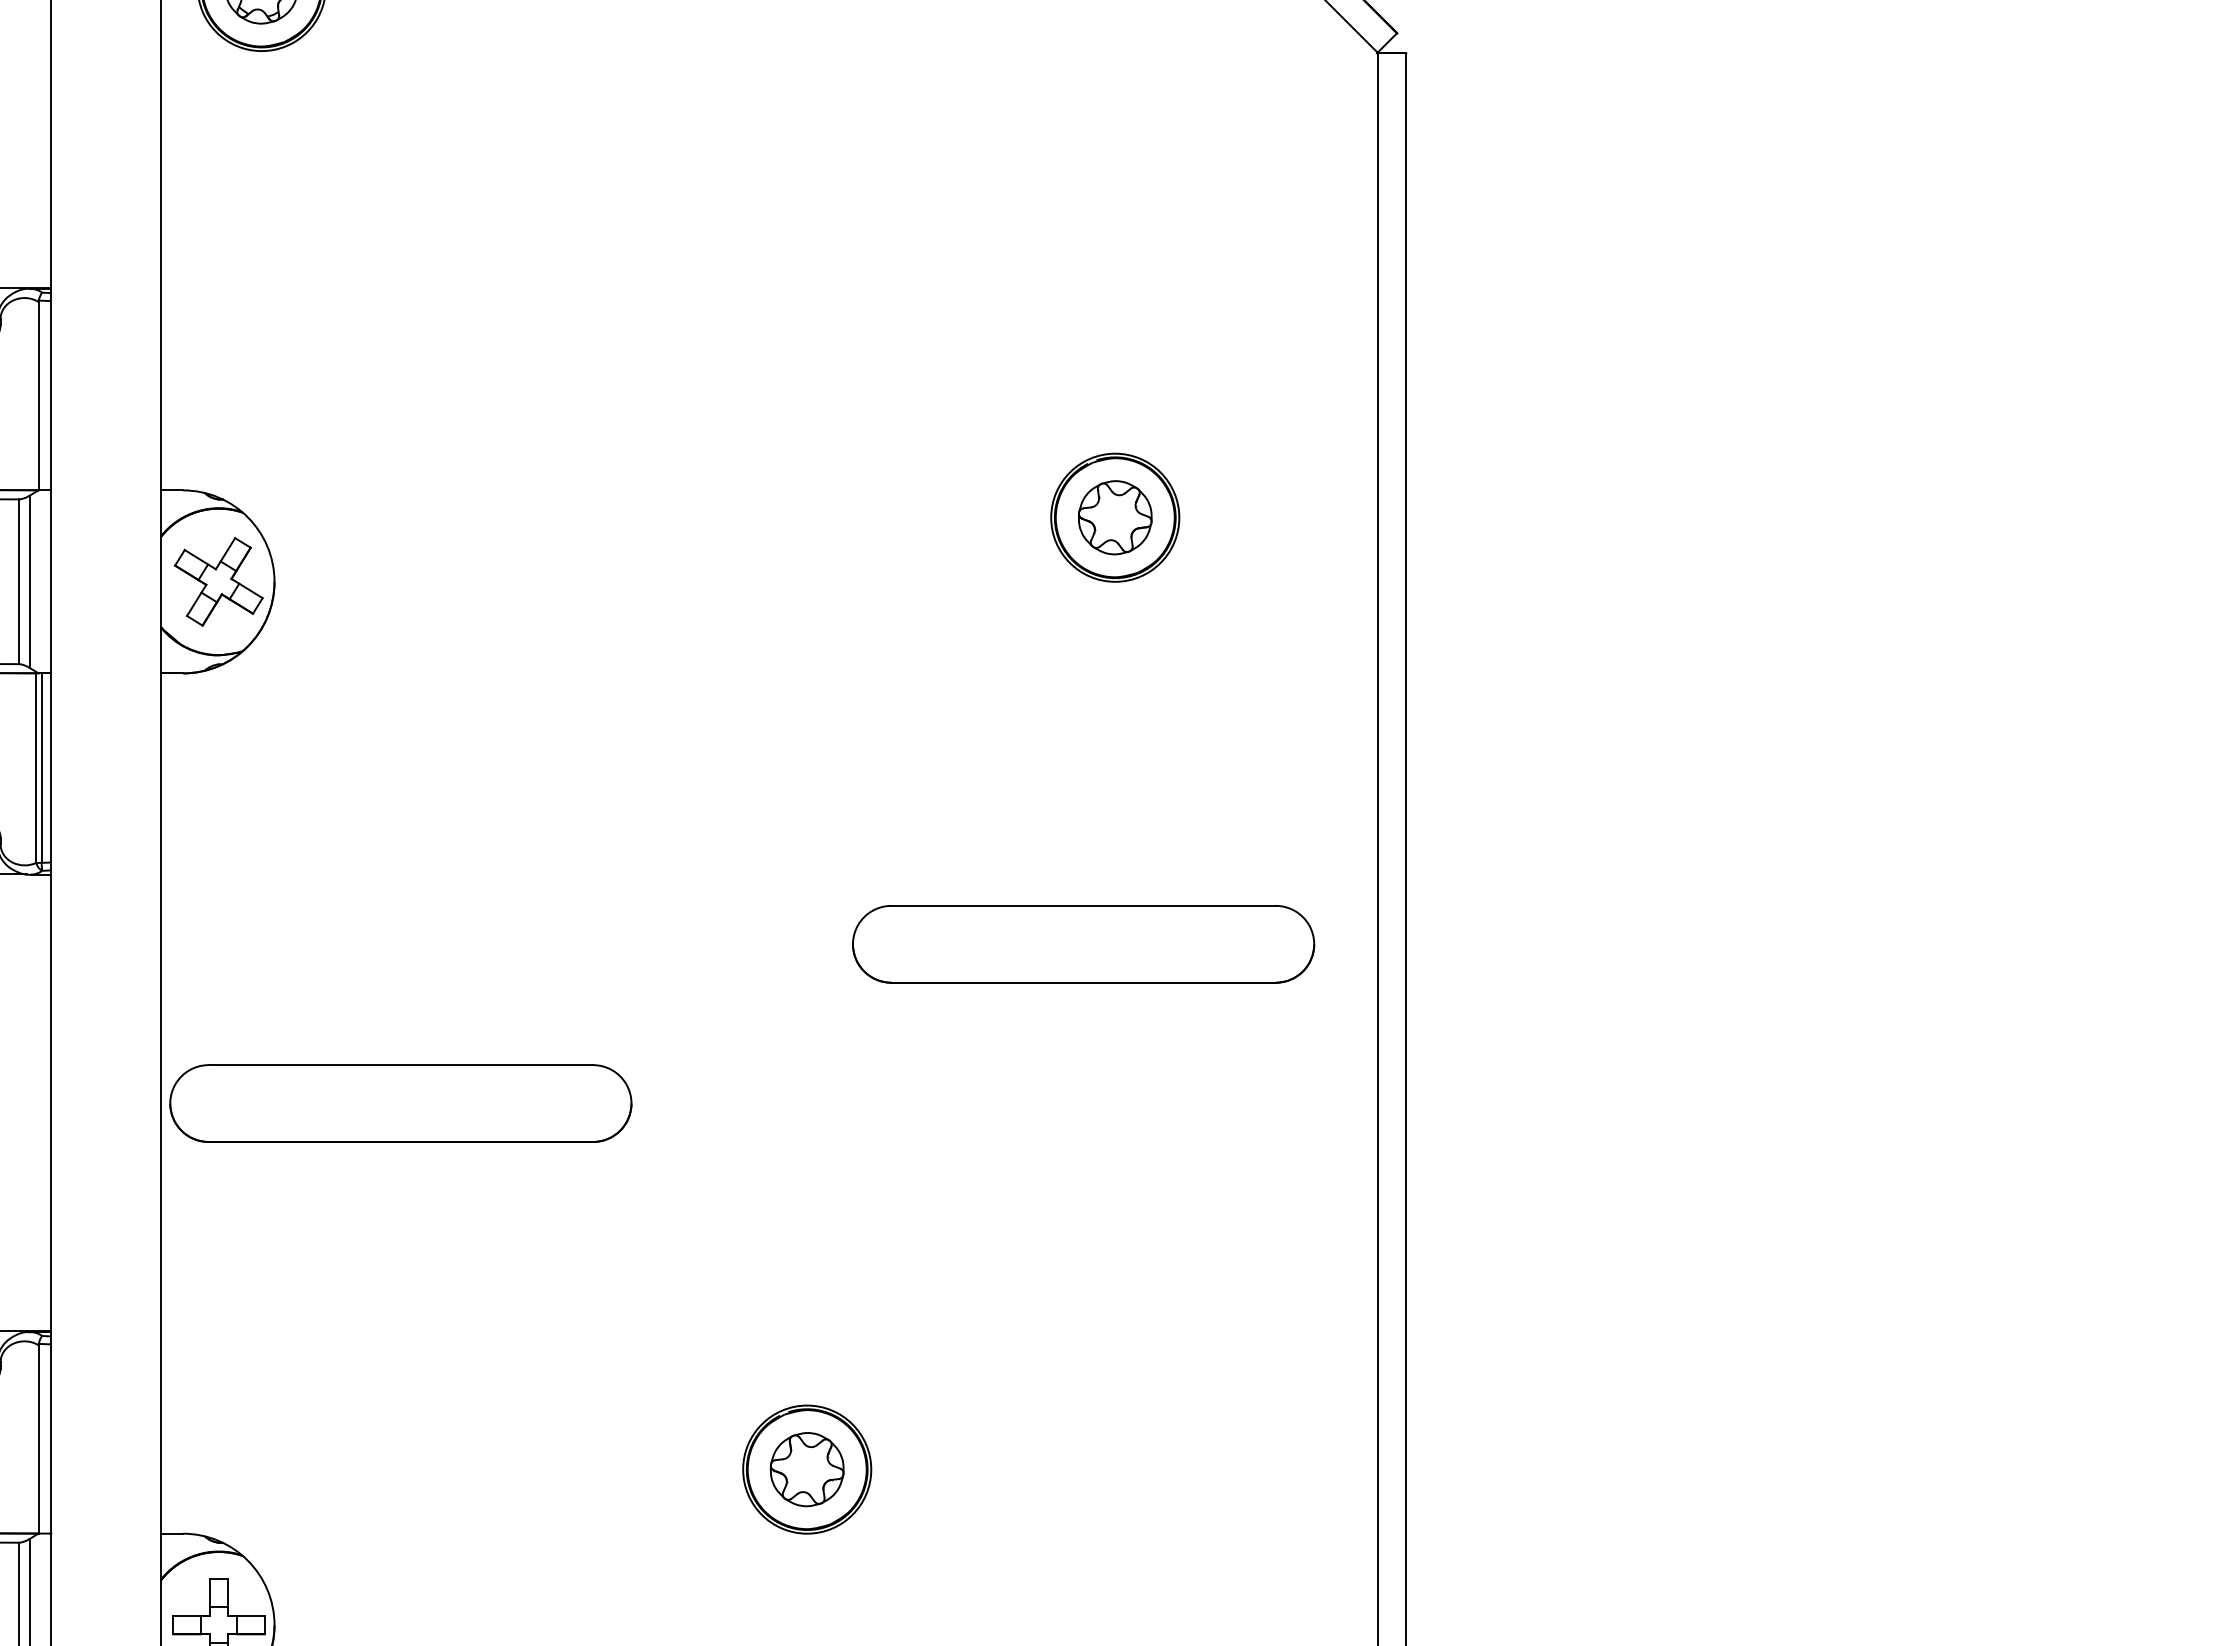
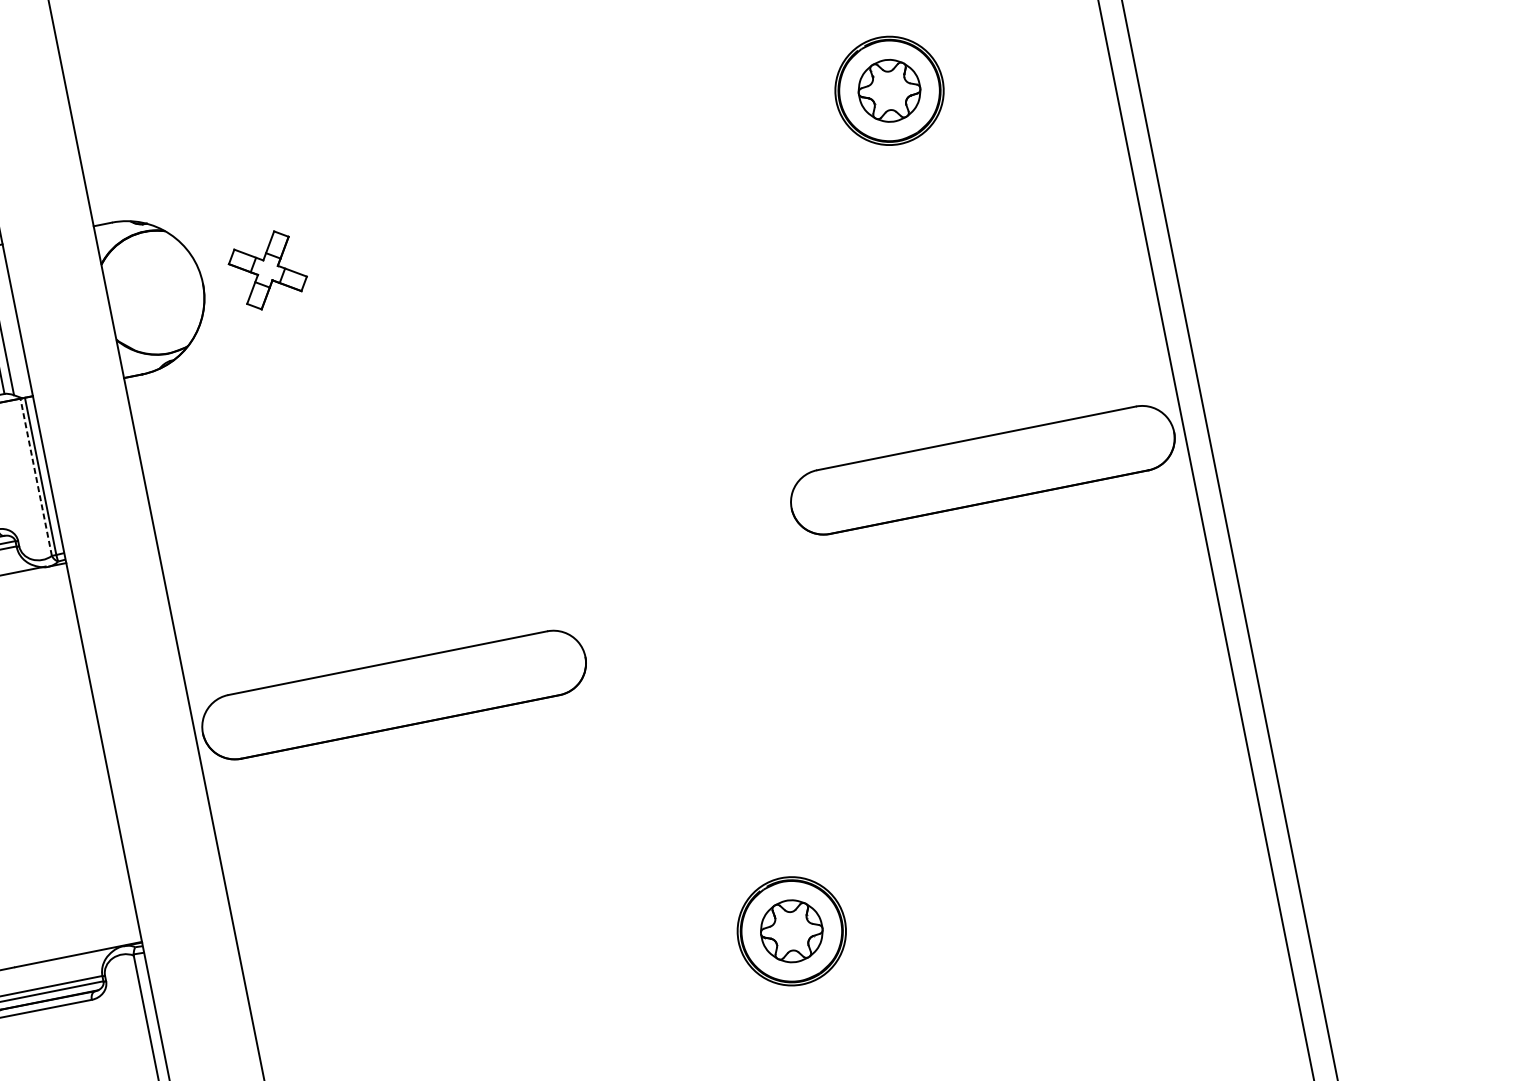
part: (218, 581) -> (267, 270), moved
line: (36, 768) -> (36, 477), solid -> dashed
part: (1083, 944) -> (982, 470), moved

